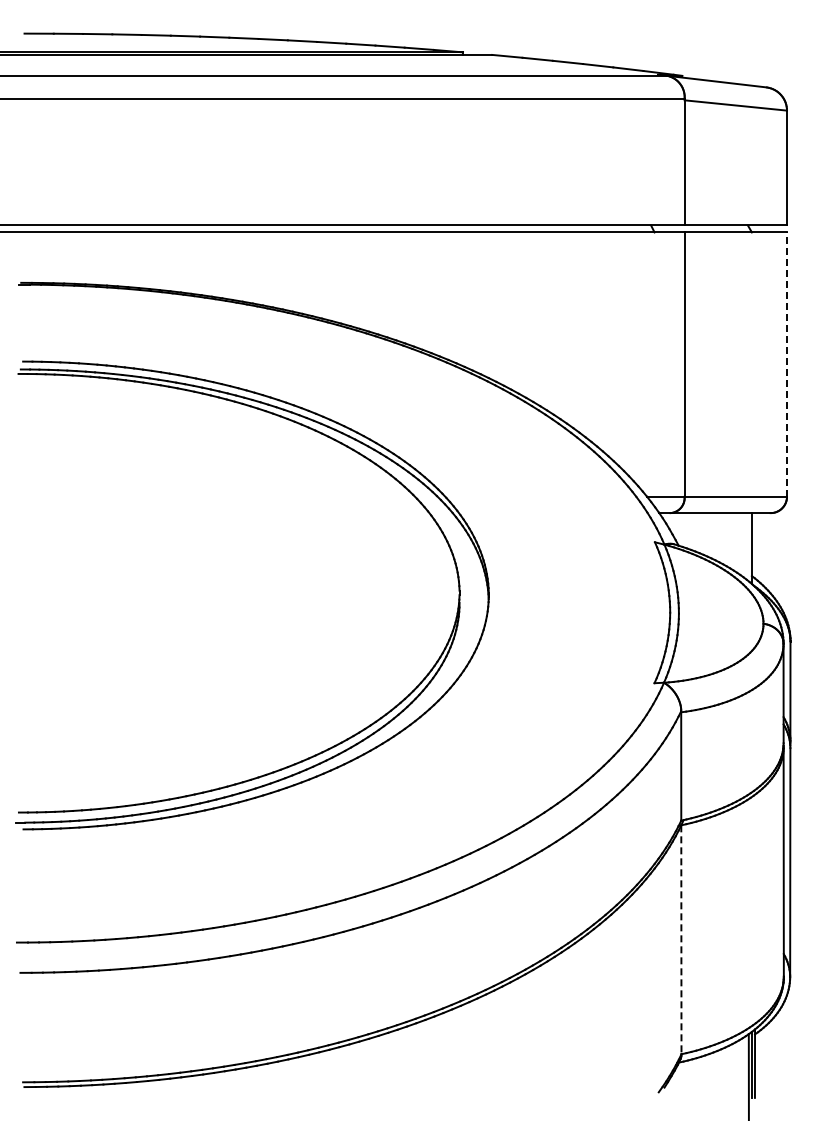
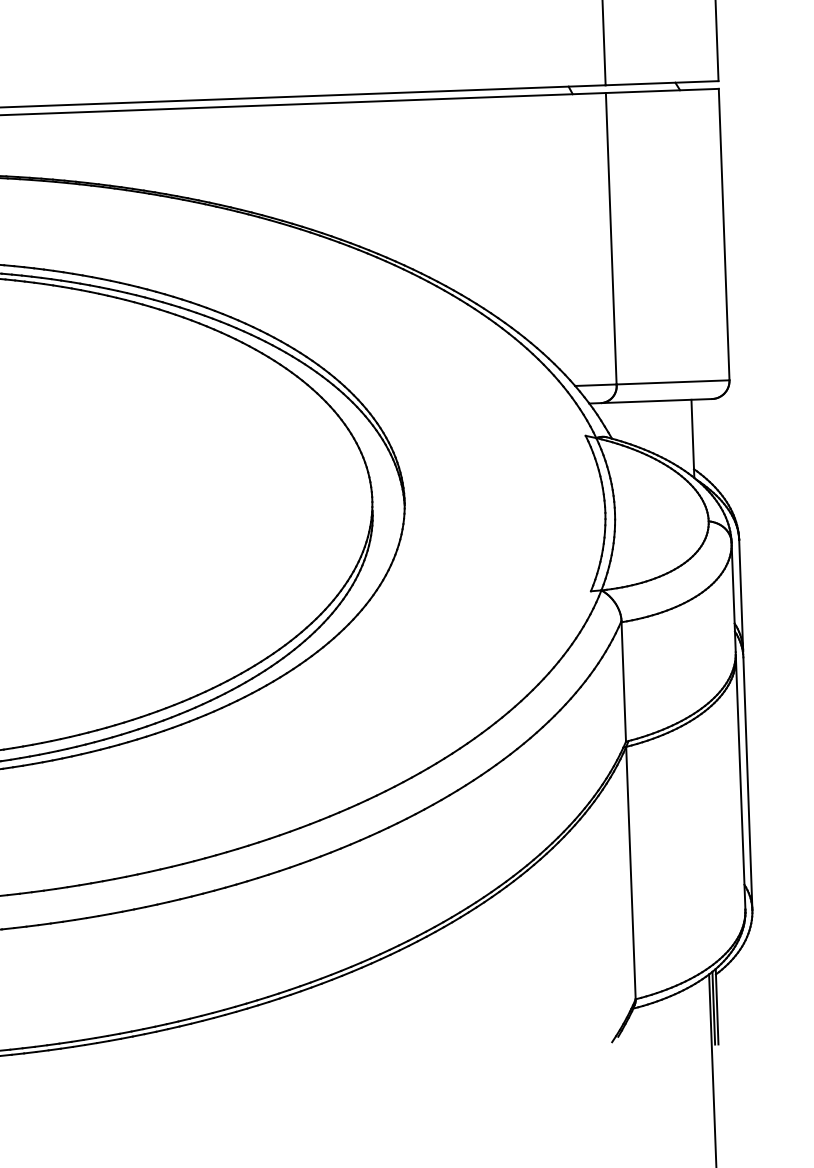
line: (787, 364) -> (724, 234), dashed -> solid
line: (681, 940) -> (631, 873), dashed -> solid

